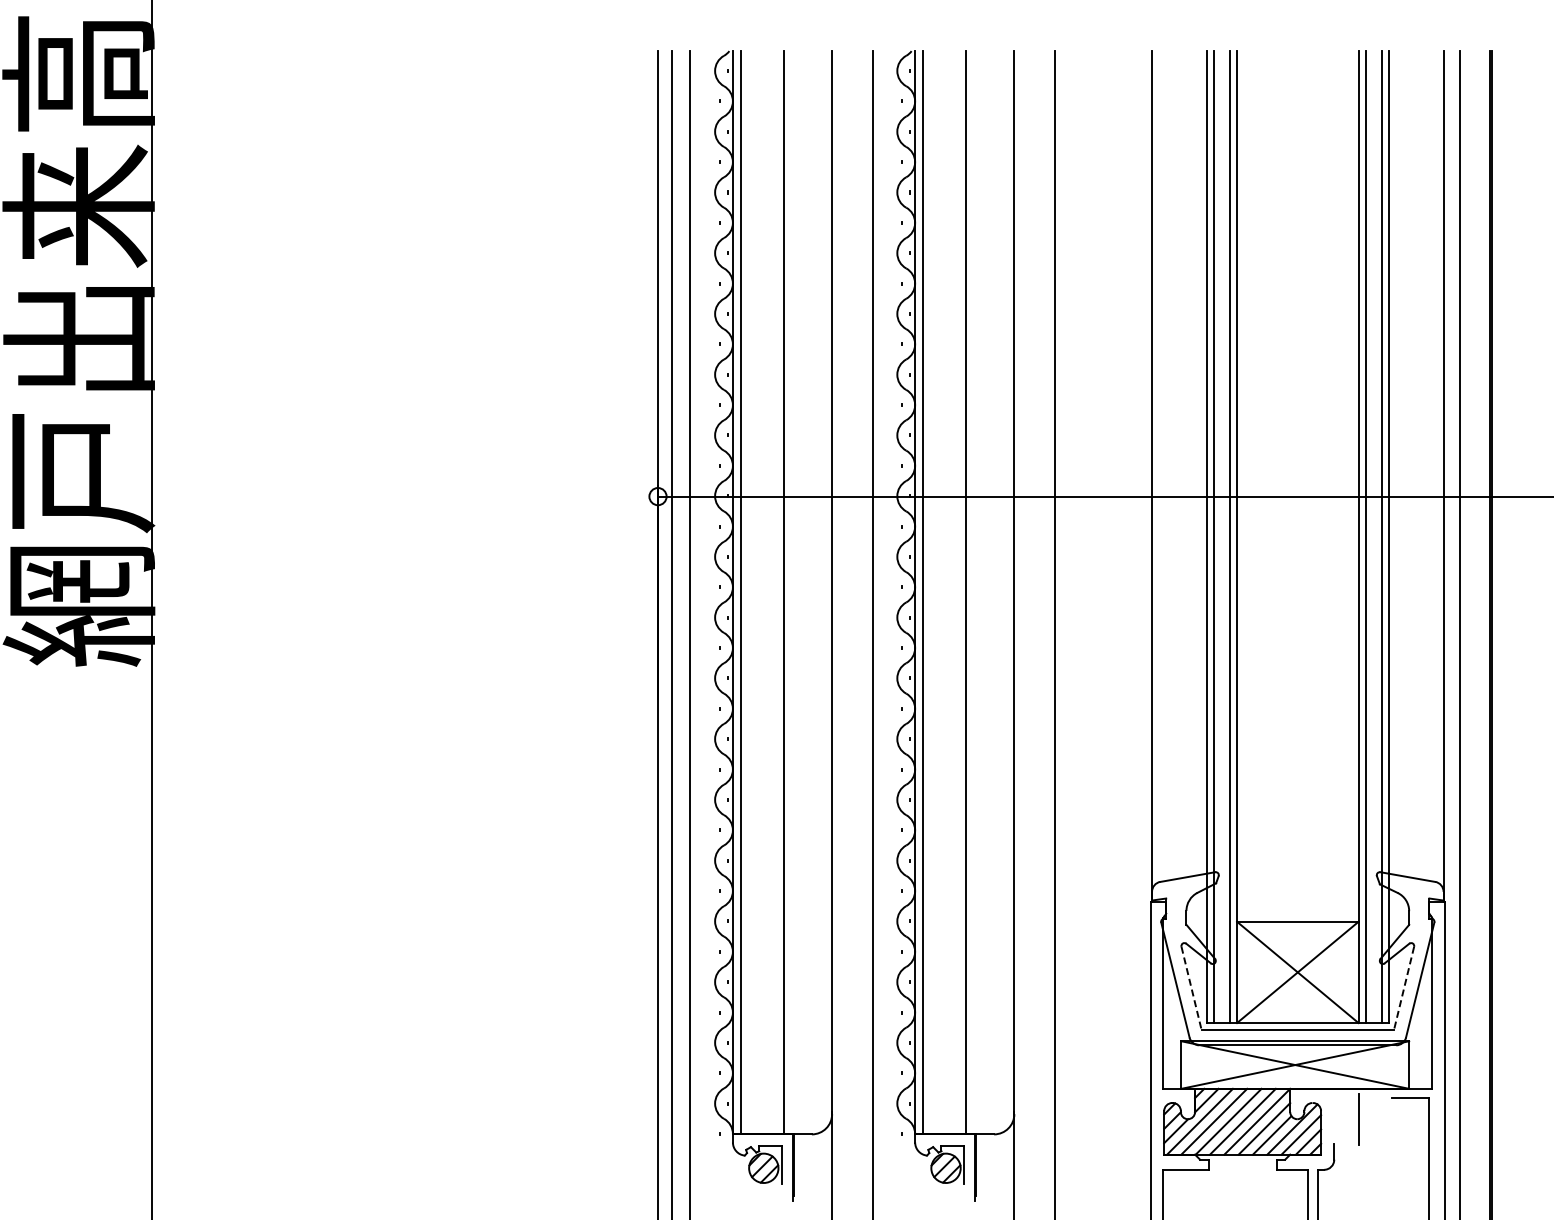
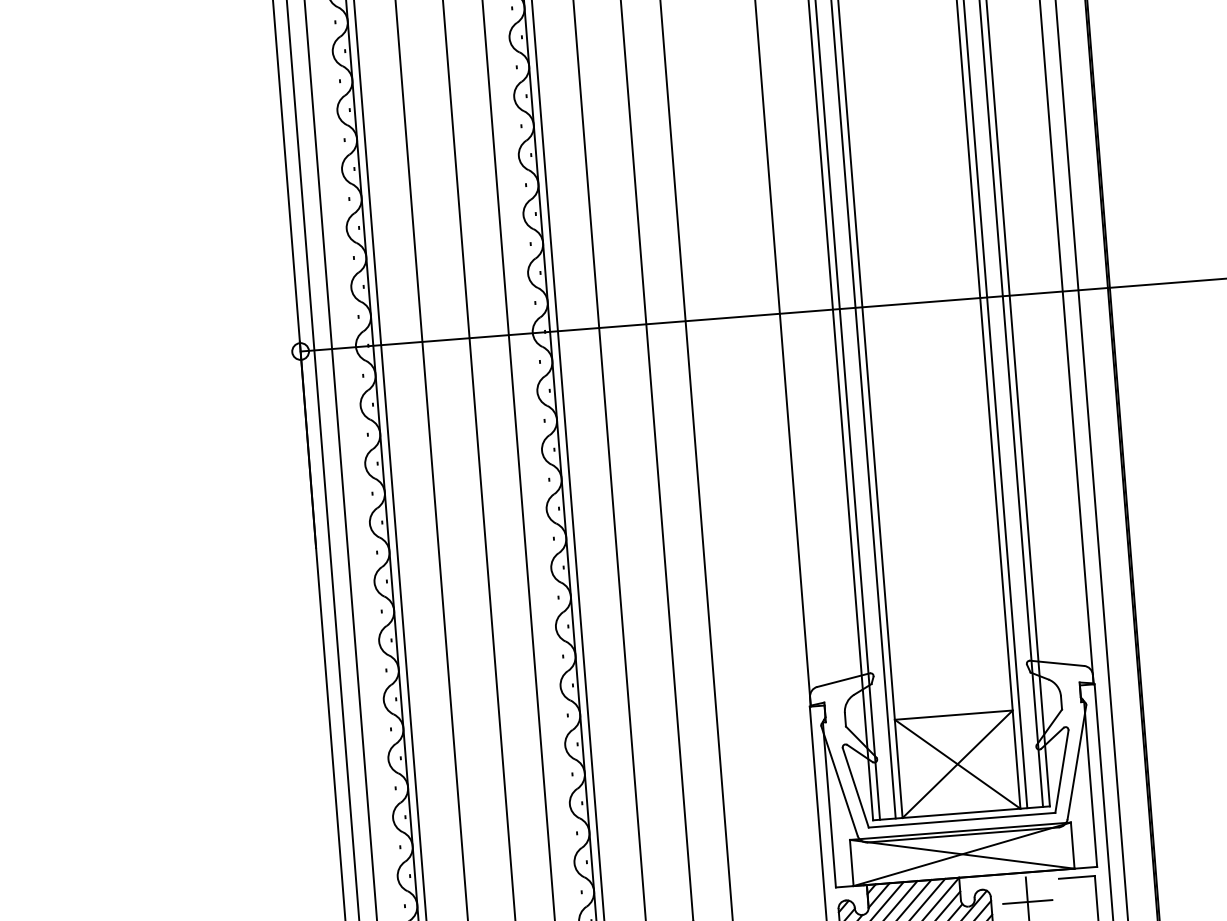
line: (1191, 988) -> (855, 787), dashed -> solid
line: (1404, 988) -> (1062, 771), dashed -> solid
line: (1358, 1119) -> (1027, 902), added

